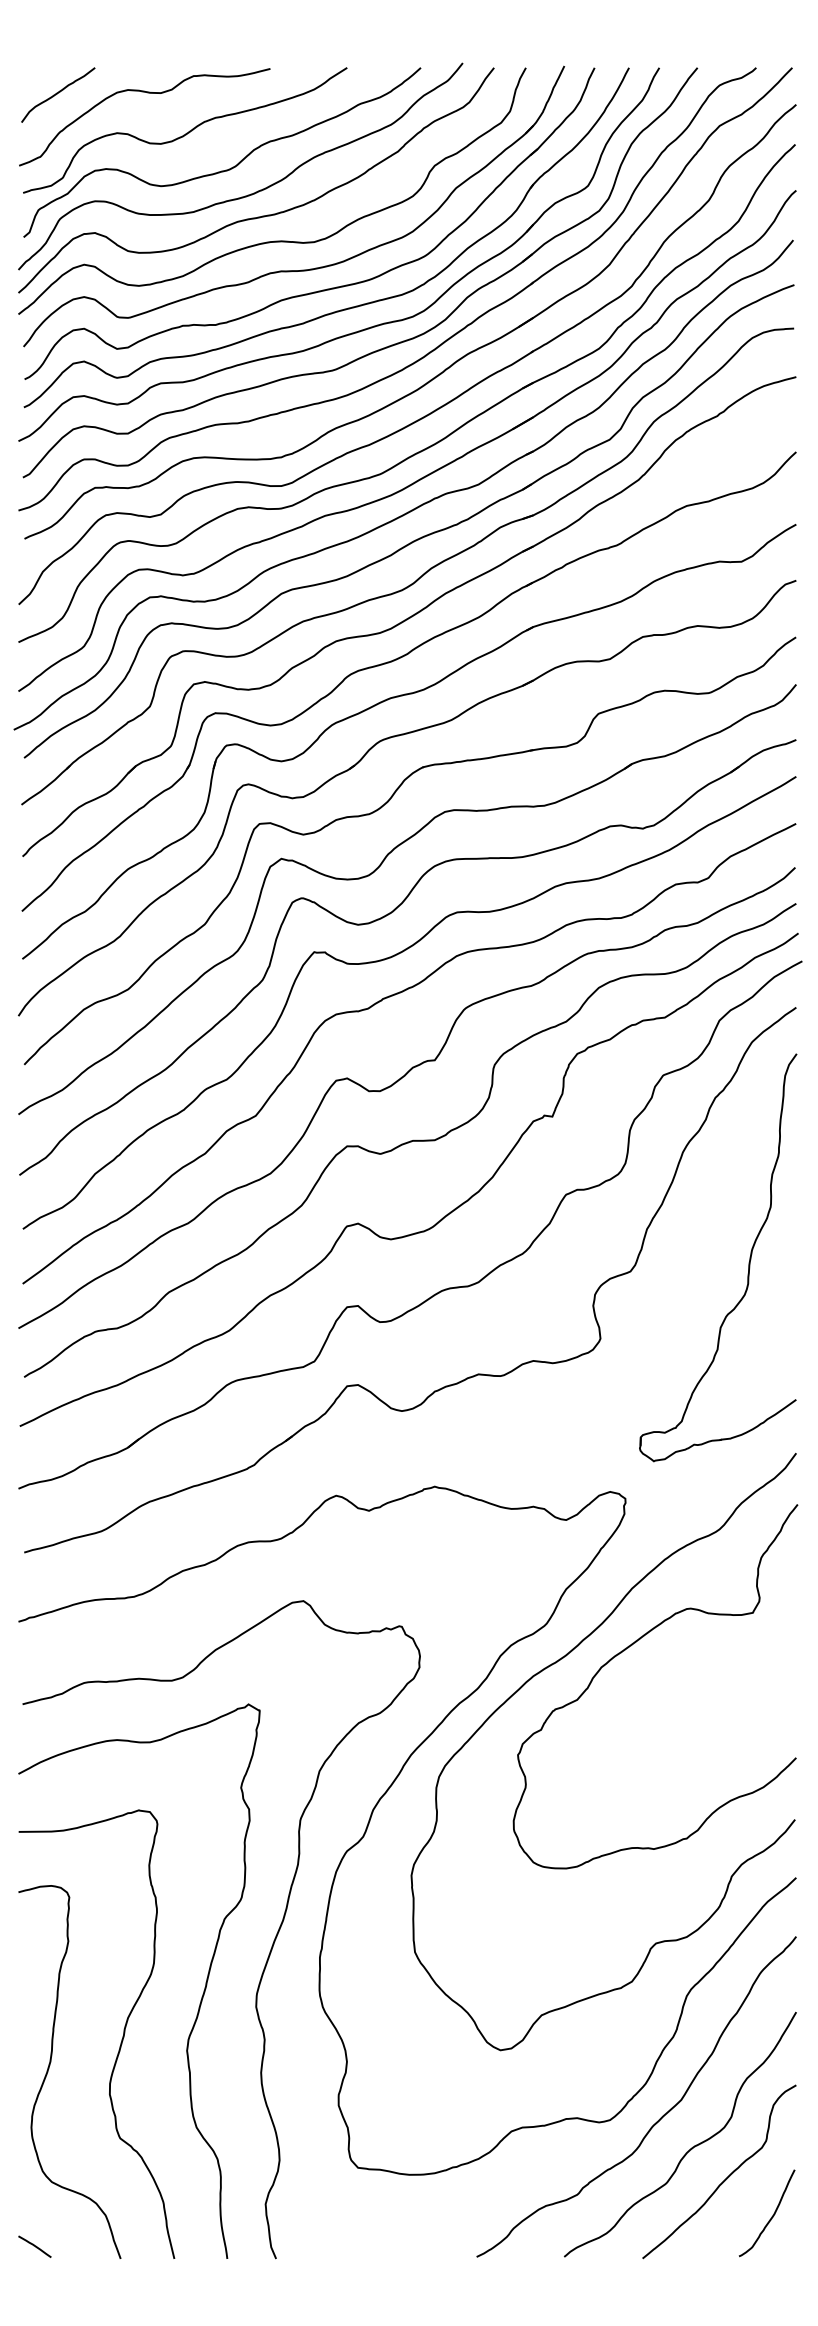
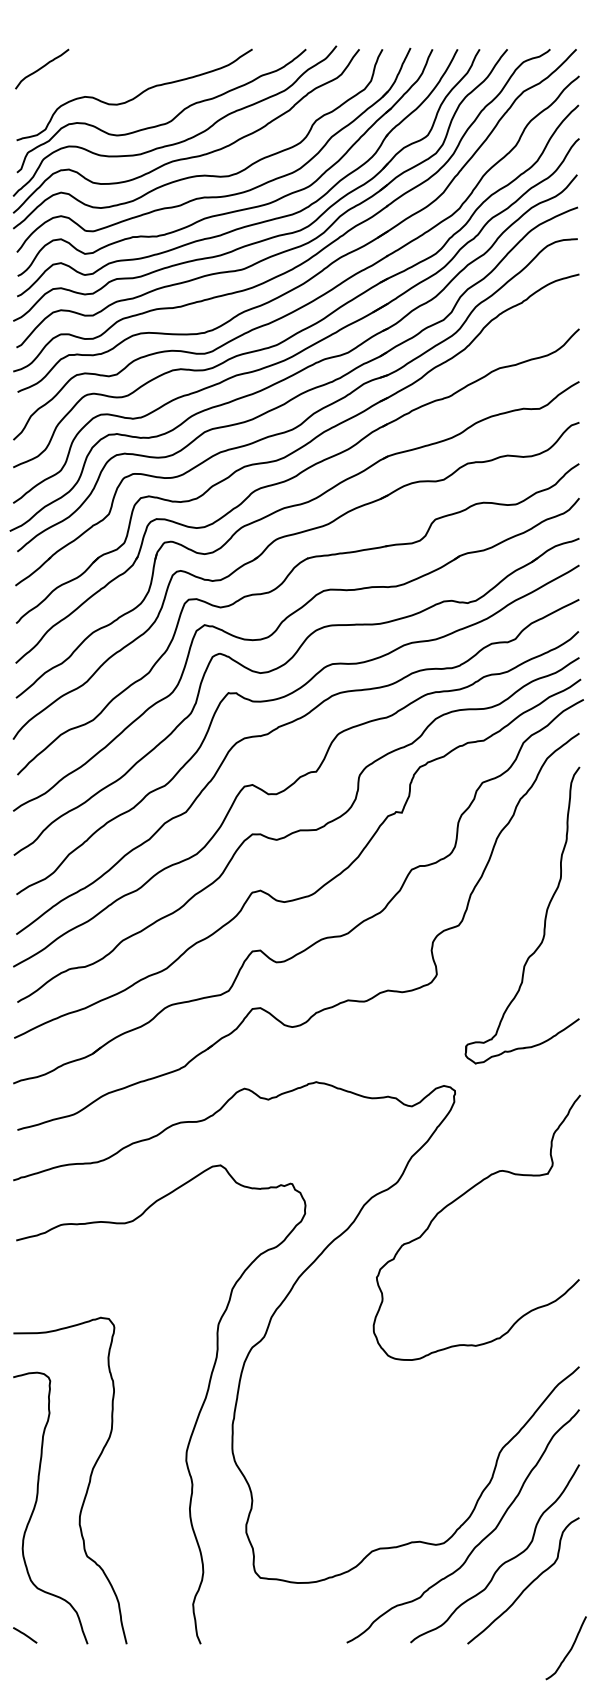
curve: (147, 93) -> (107, 68), removed
curve: (556, 1663) -> (404, 1210), removed
curve: (201, 1996) -> (146, 1453), removed
curve: (771, 2216) -> (569, 1650), moved

